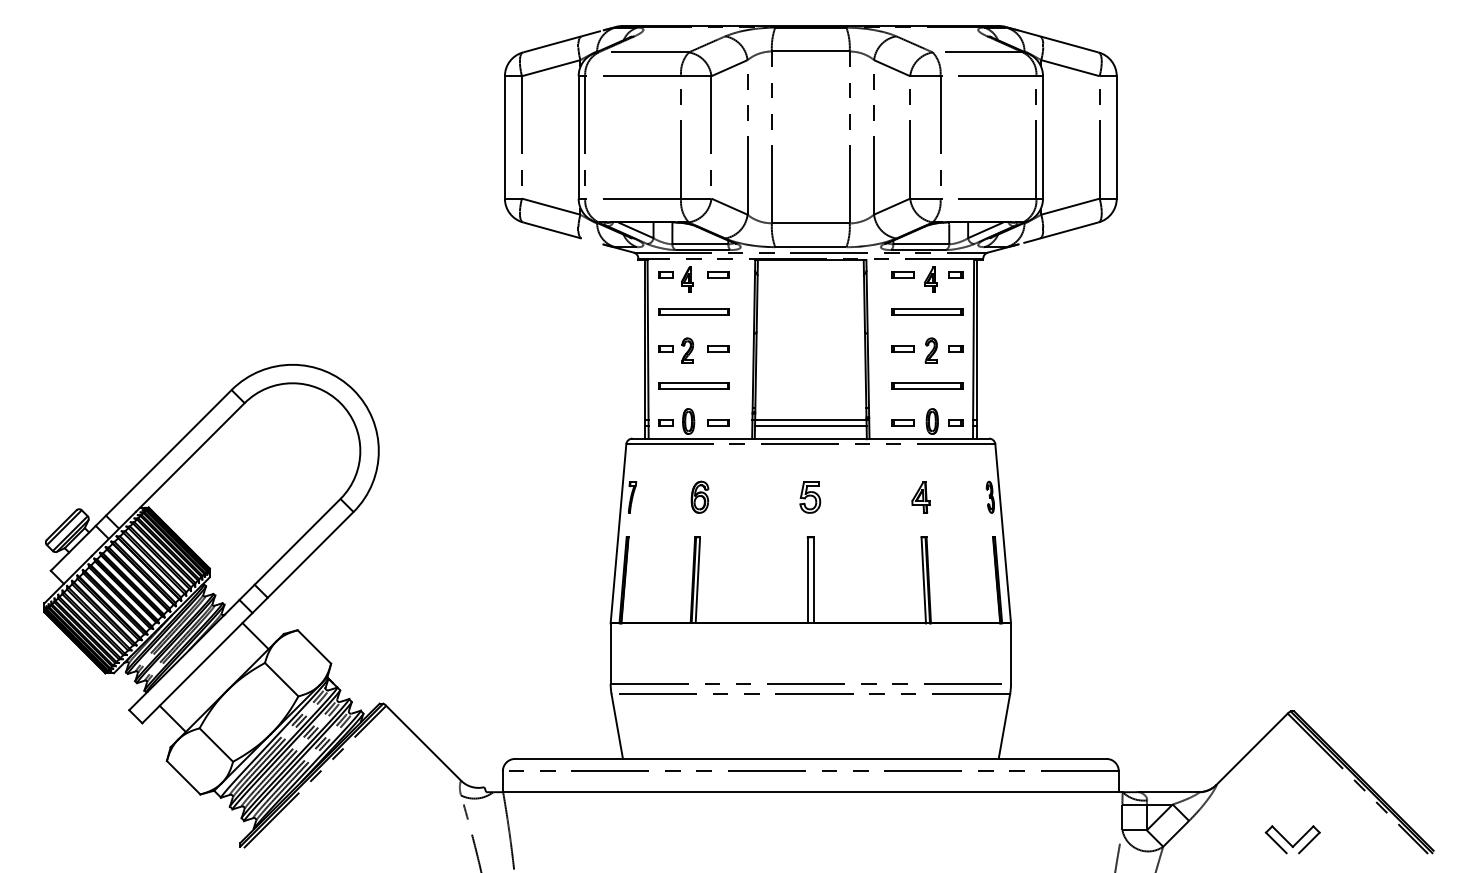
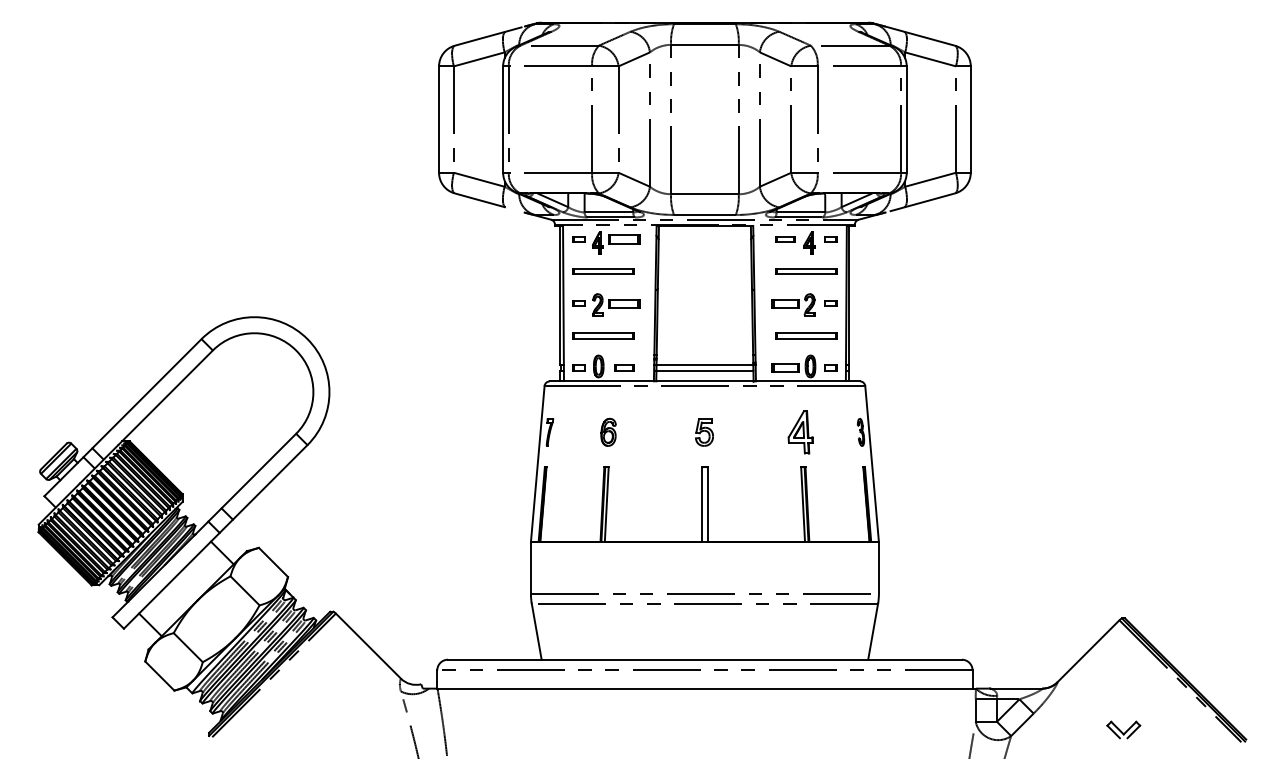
part: (718, 274) -> (624, 238), size x1.6
part: (718, 348) -> (624, 303), size x1.6
part: (902, 348) -> (784, 303), size x1.4
part: (902, 422) -> (784, 367), size x1.4
part: (920, 497) -> (800, 432), size x1.6
part: (1292, 839) -> (1123, 729), size x0.7

